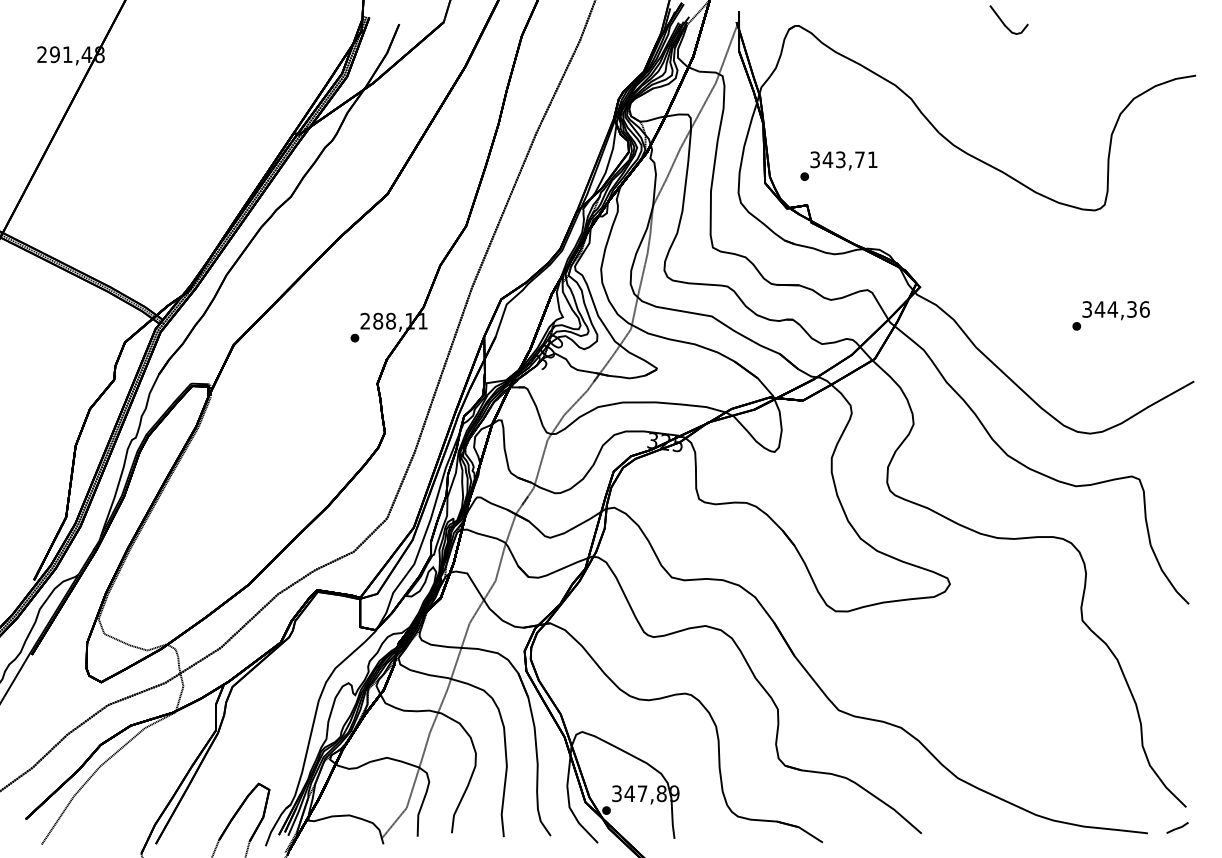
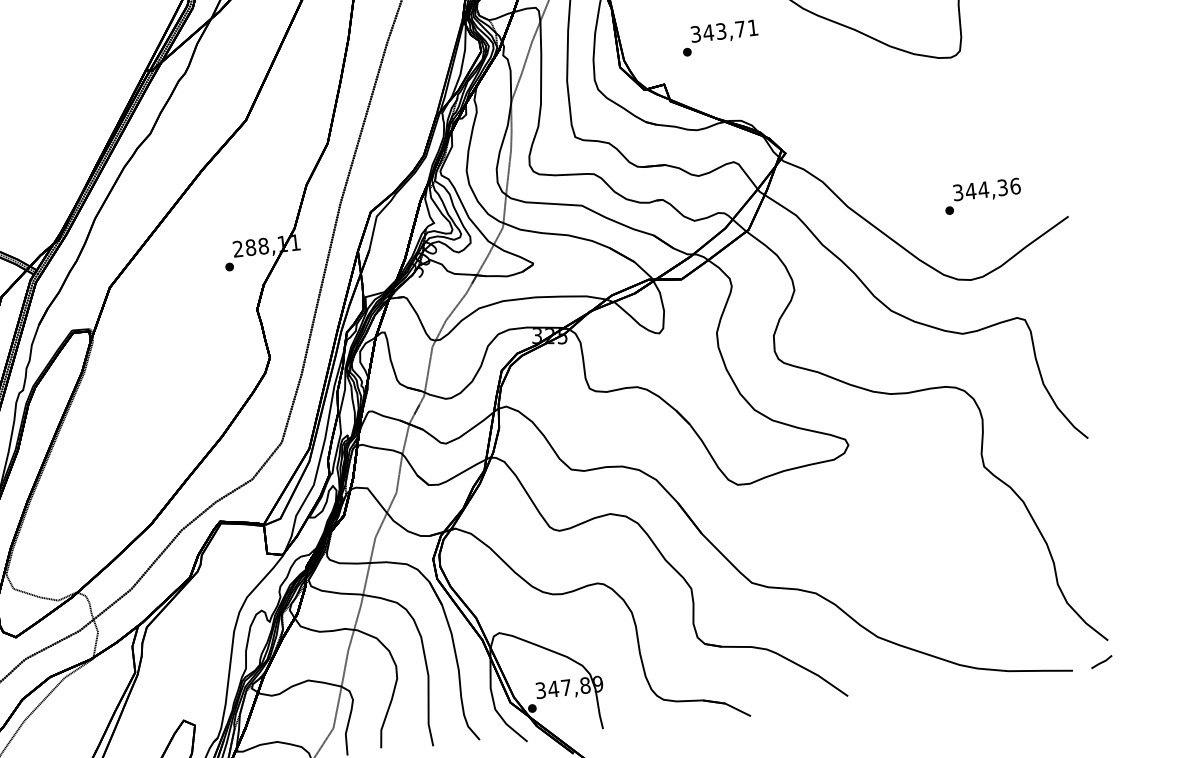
text: (838, 165) -> (719, 37), moved
text: (1110, 315) -> (982, 196), moved

